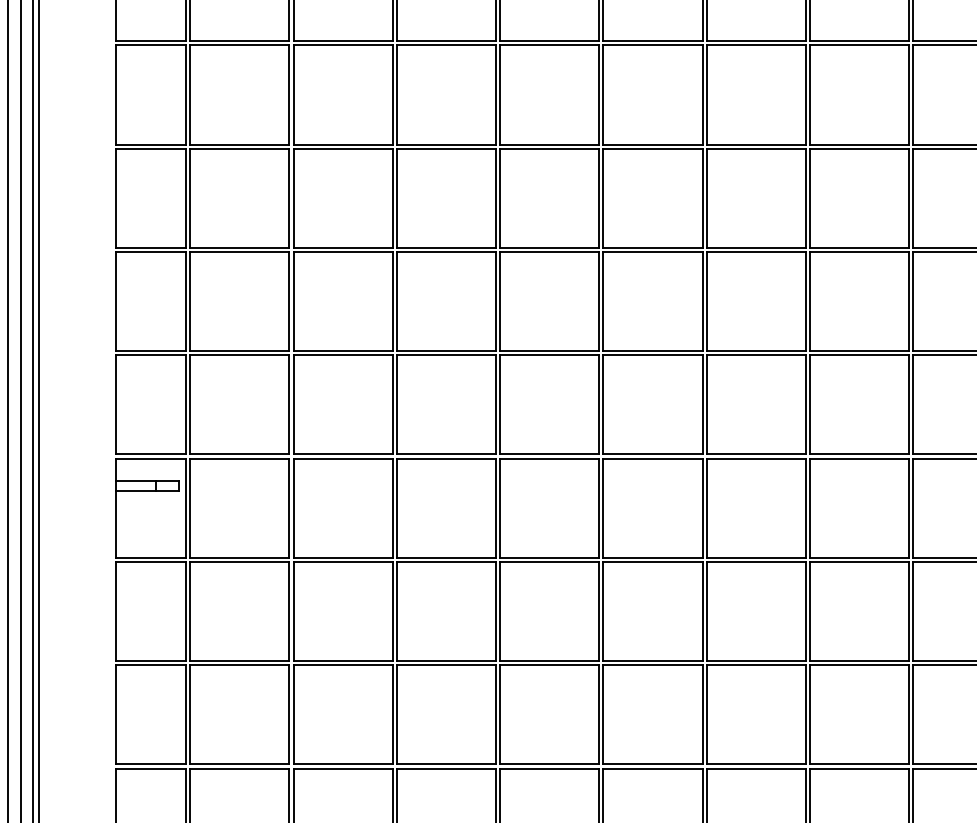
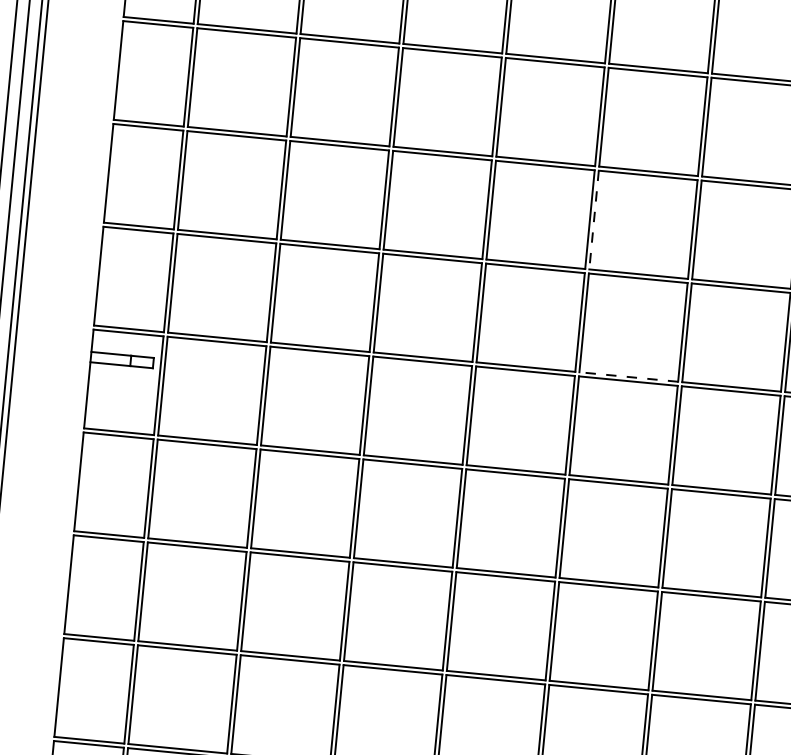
line: (603, 301) -> (594, 219), solid -> dashed
line: (653, 454) -> (629, 377), solid -> dashed

